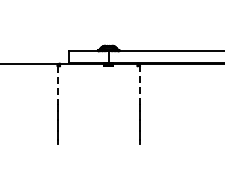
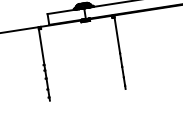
line: (140, 85) -> (117, 35), dashed -> solid
line: (57, 86) -> (41, 48), dashed -> solid

